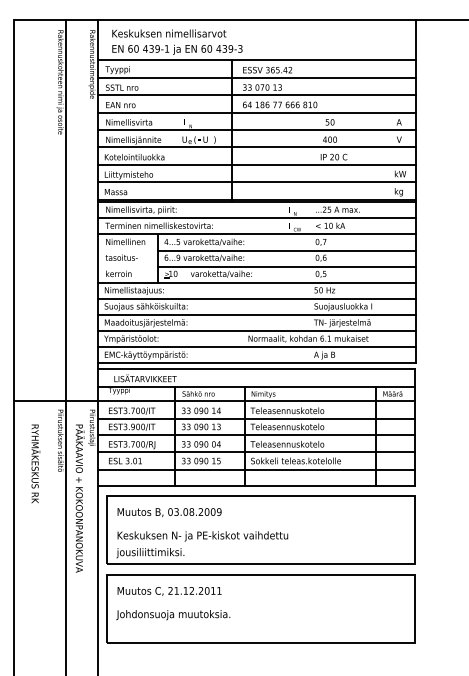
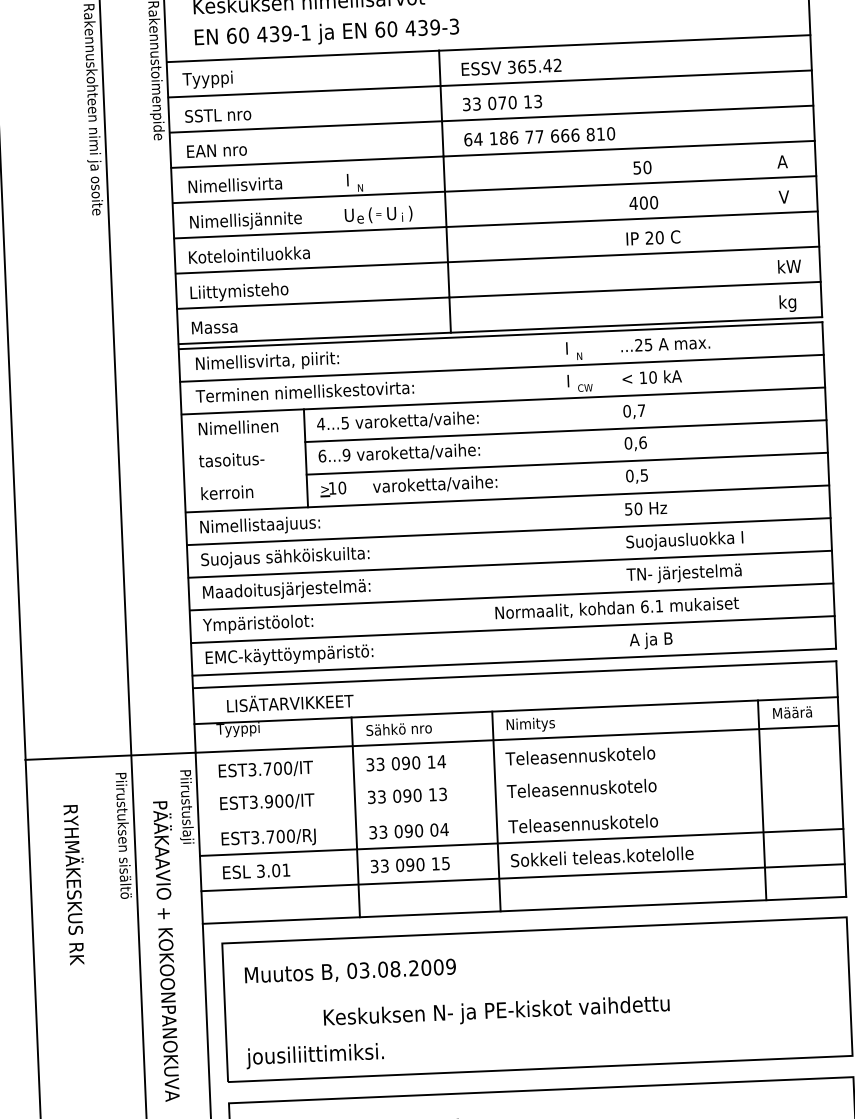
line: (256, 418) -> (518, 774), removed
line: (256, 434) -> (519, 806), removed
text: (202, 536) -> (496, 1012), moved

